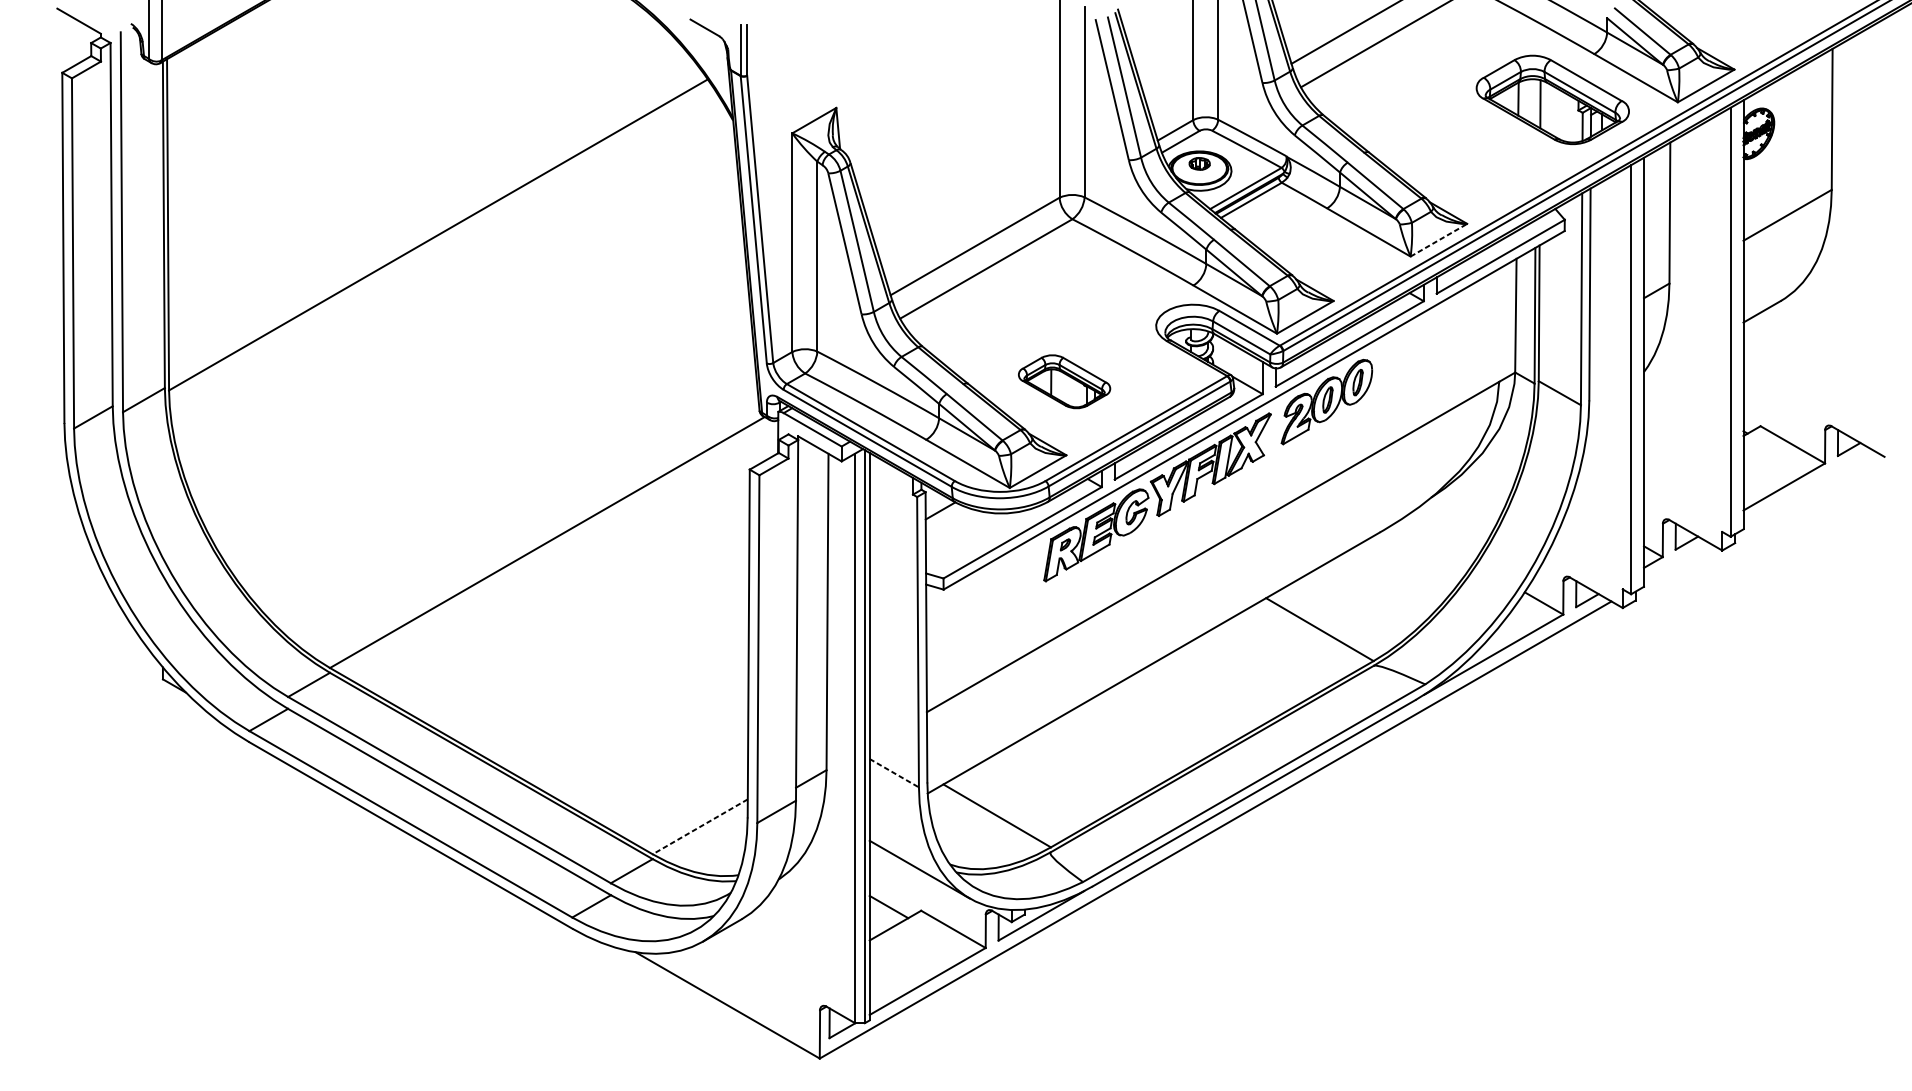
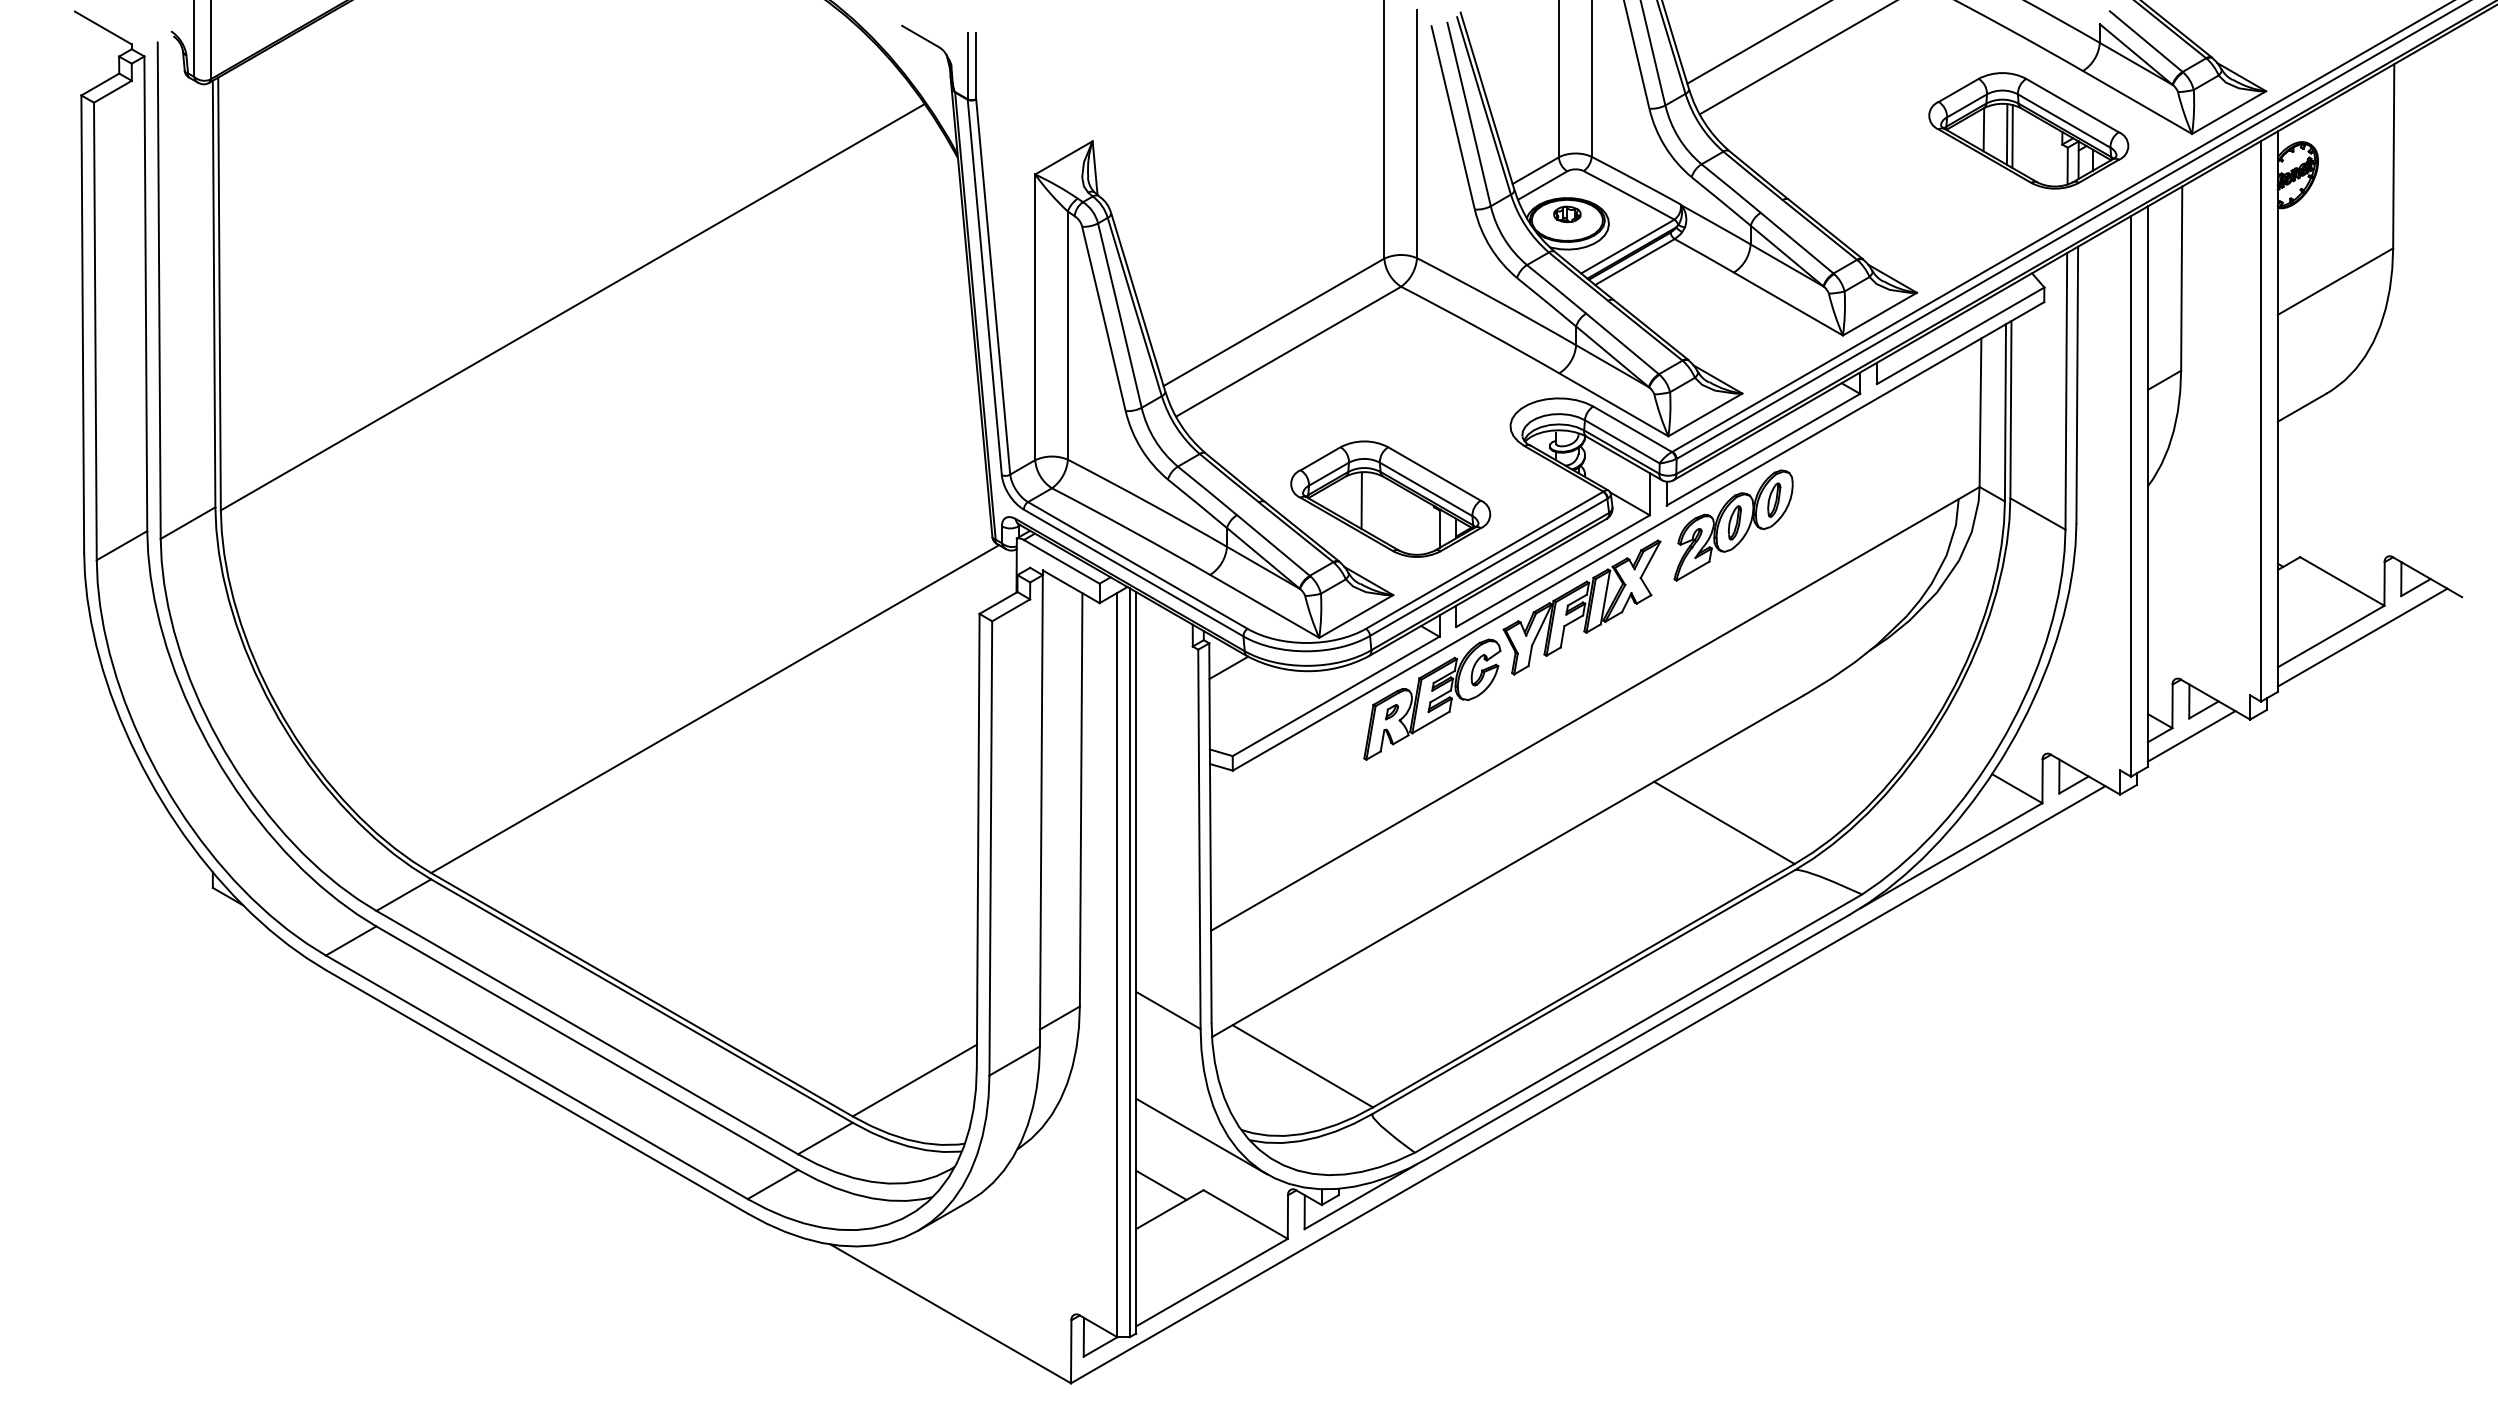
line: (1535, 102) -> (2006, 134), added
line: (1438, 240) -> (1879, 314), dashed -> solid
part: (1064, 381) -> (1390, 498), size x1.67
line: (1808, 487) -> (2362, 637), added
line: (1677, 563) -> (2191, 736), added
line: (894, 773) -> (1168, 1010), dashed -> solid
line: (699, 826) -> (914, 1080), dashed -> solid

